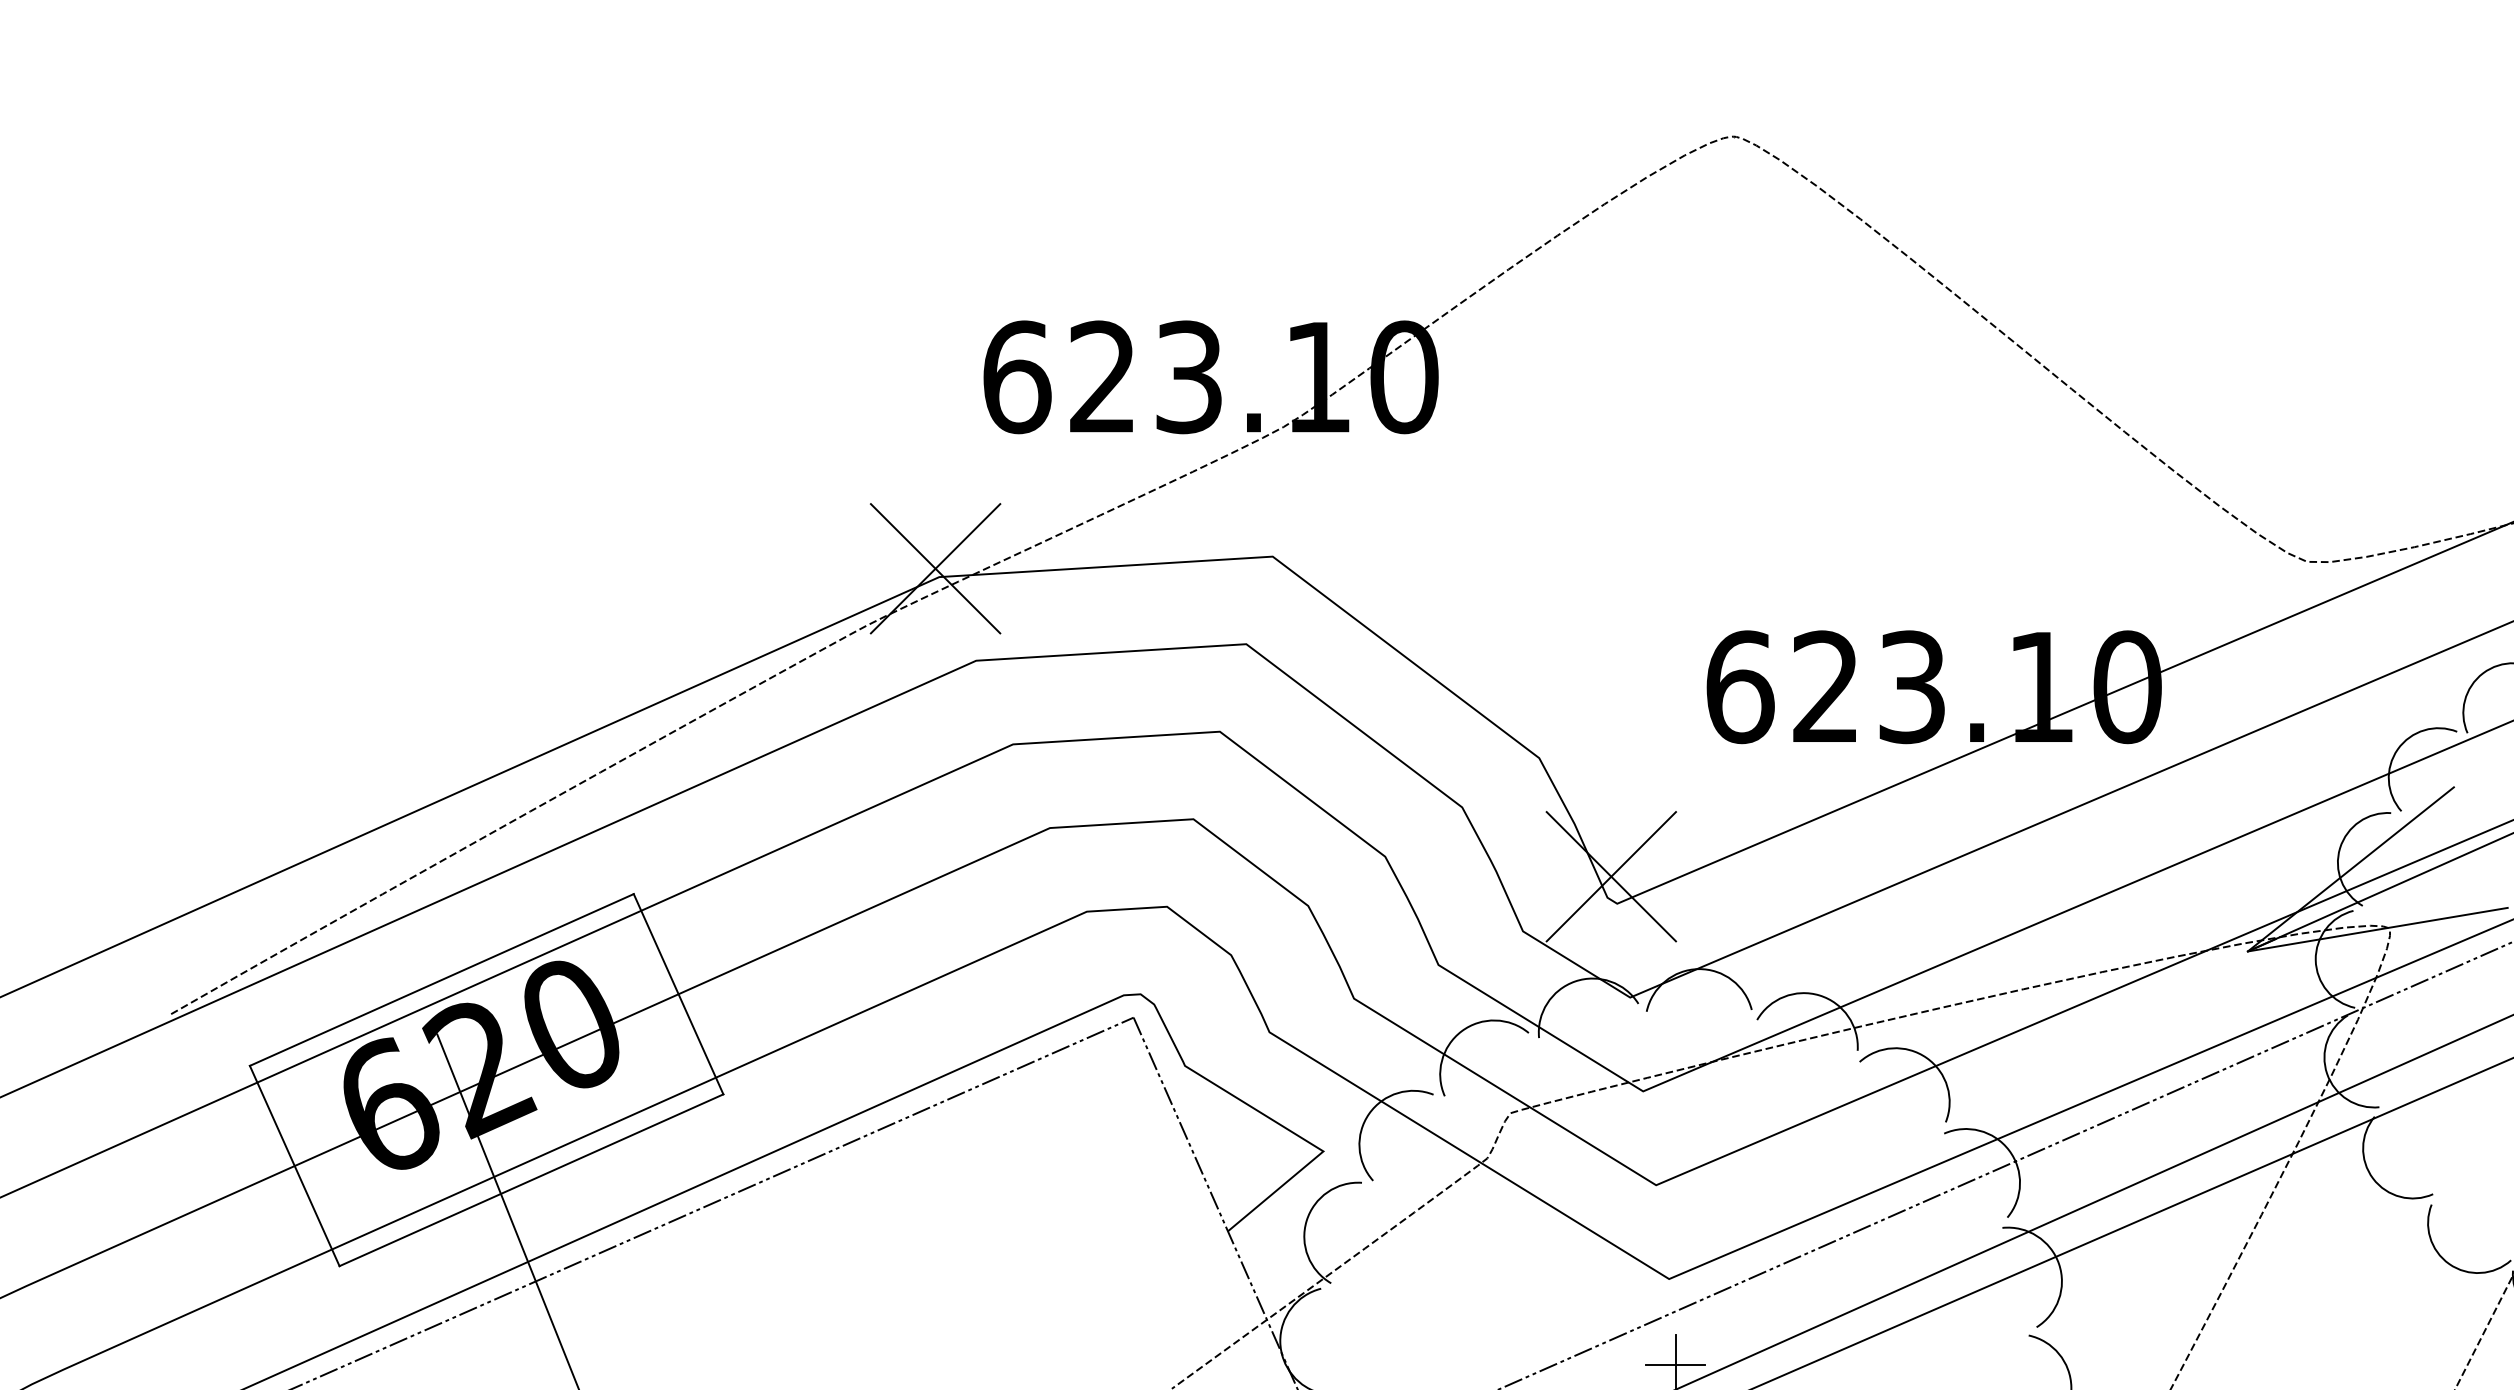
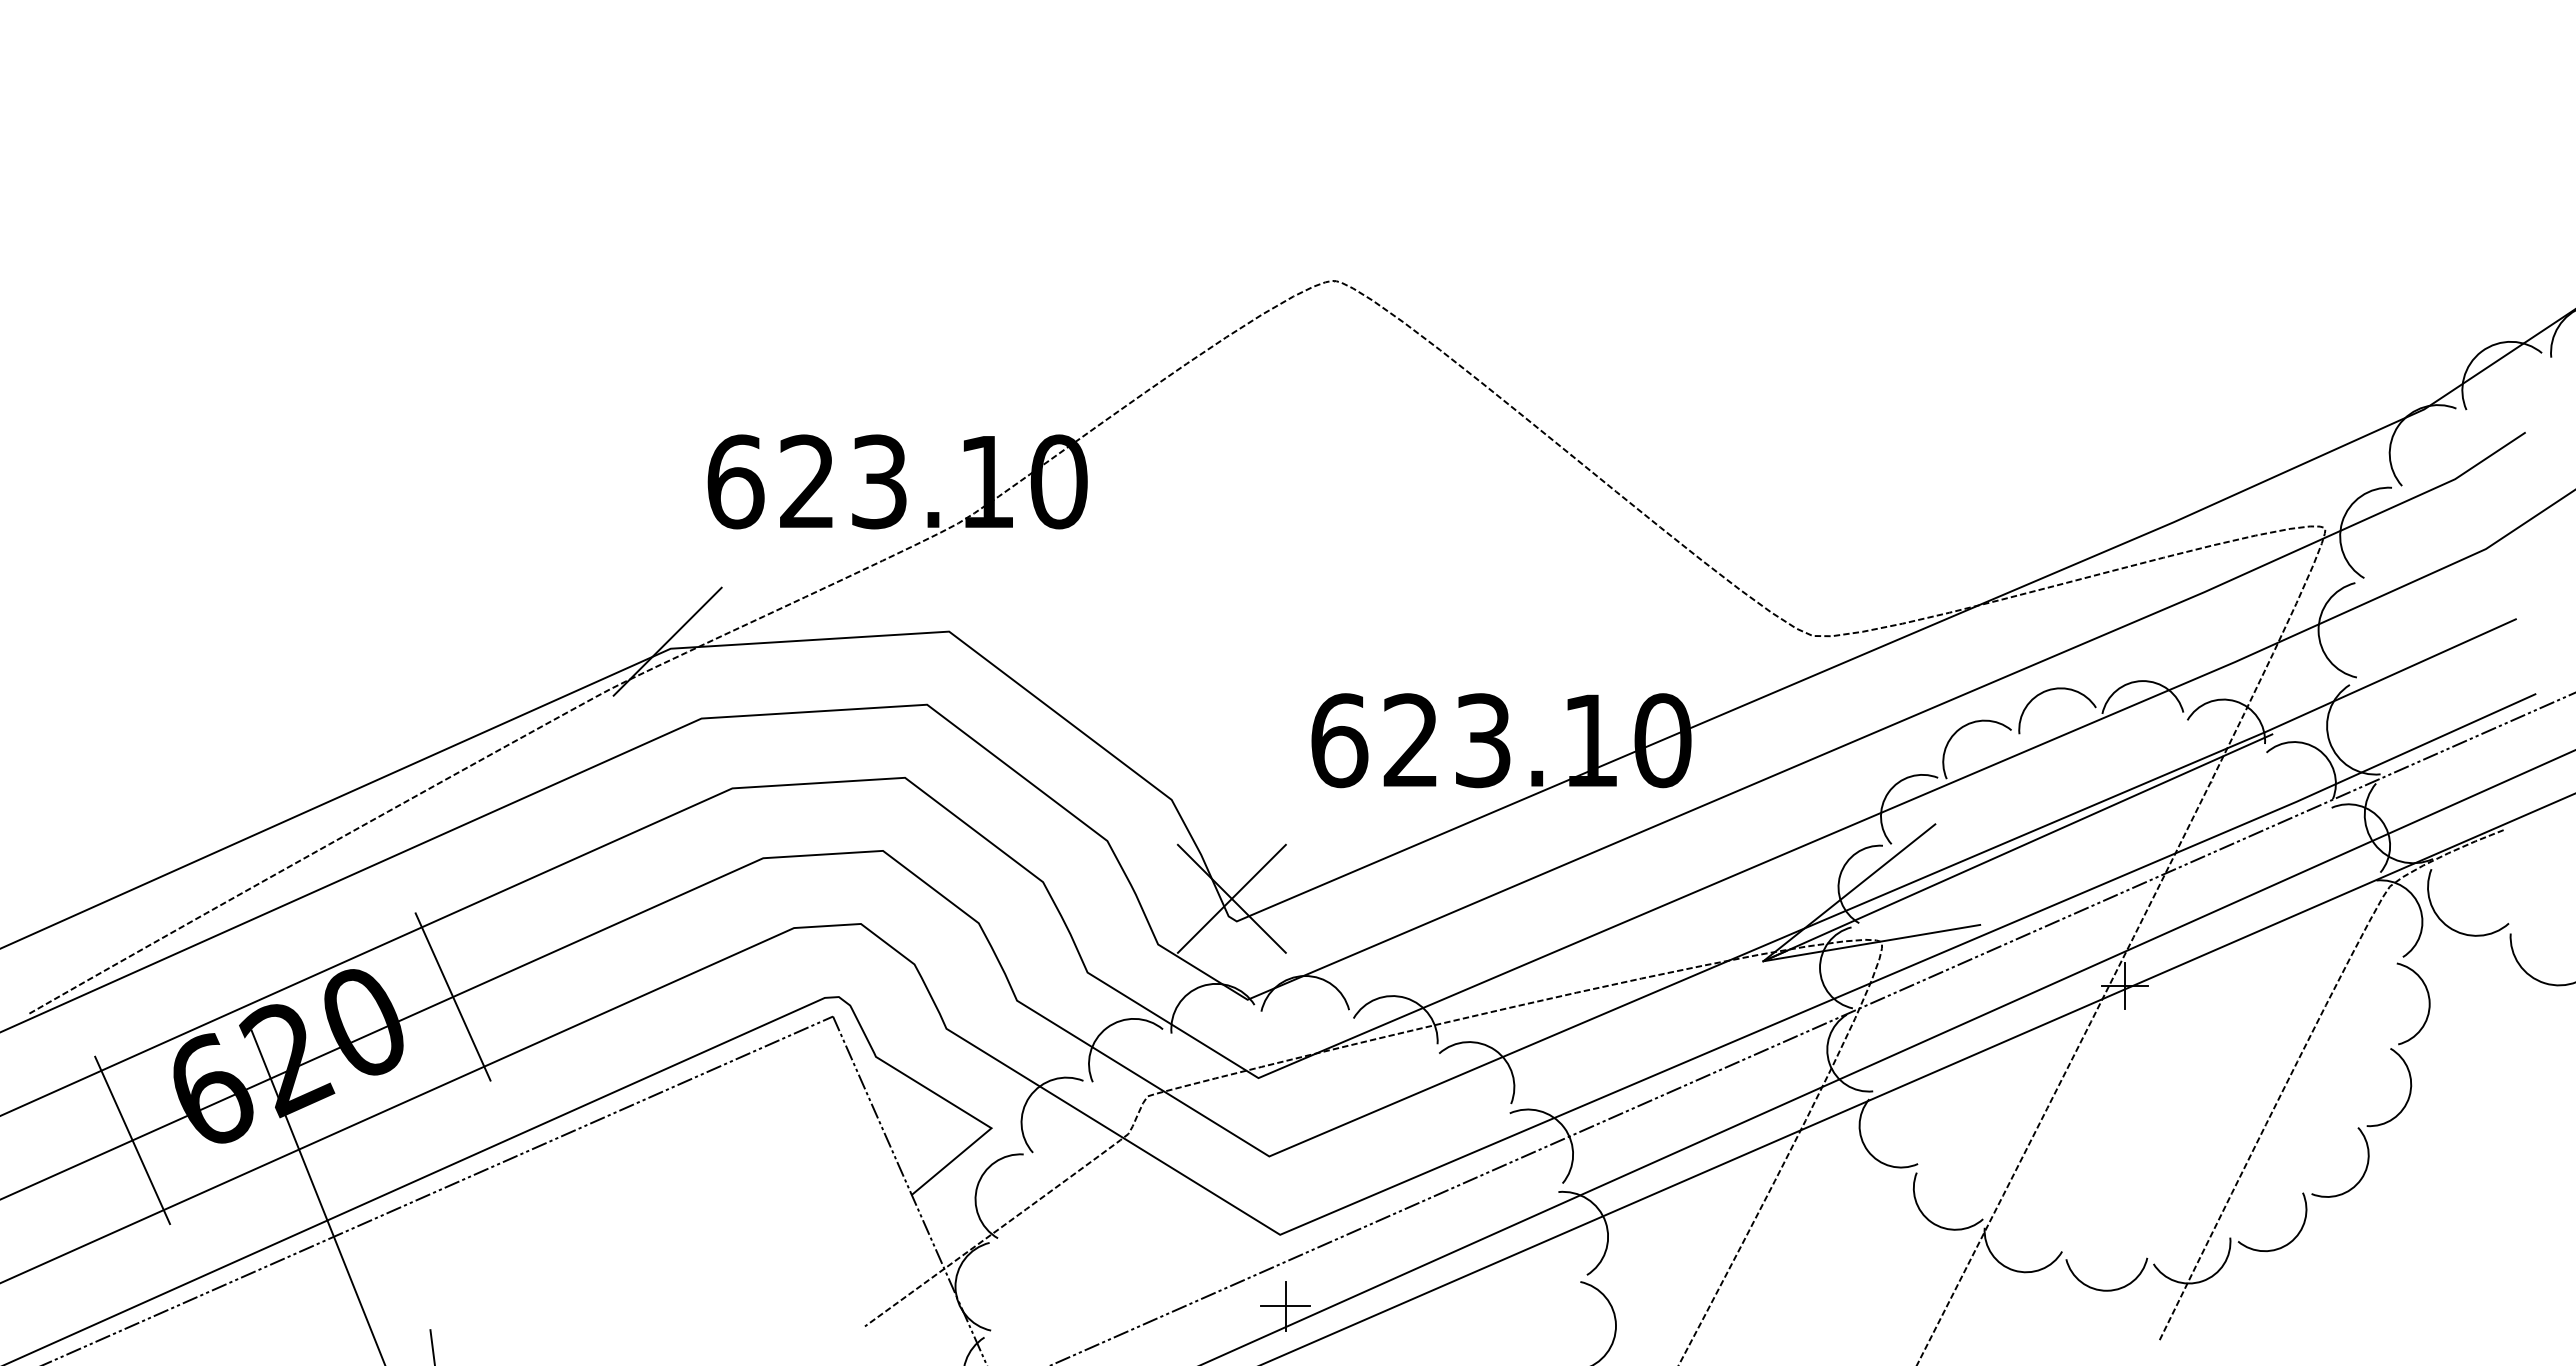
line: (935, 568) -> (667, 641), removed
line: (441, 979) -> (255, 984), removed
line: (531, 1180) -> (330, 1152), removed

